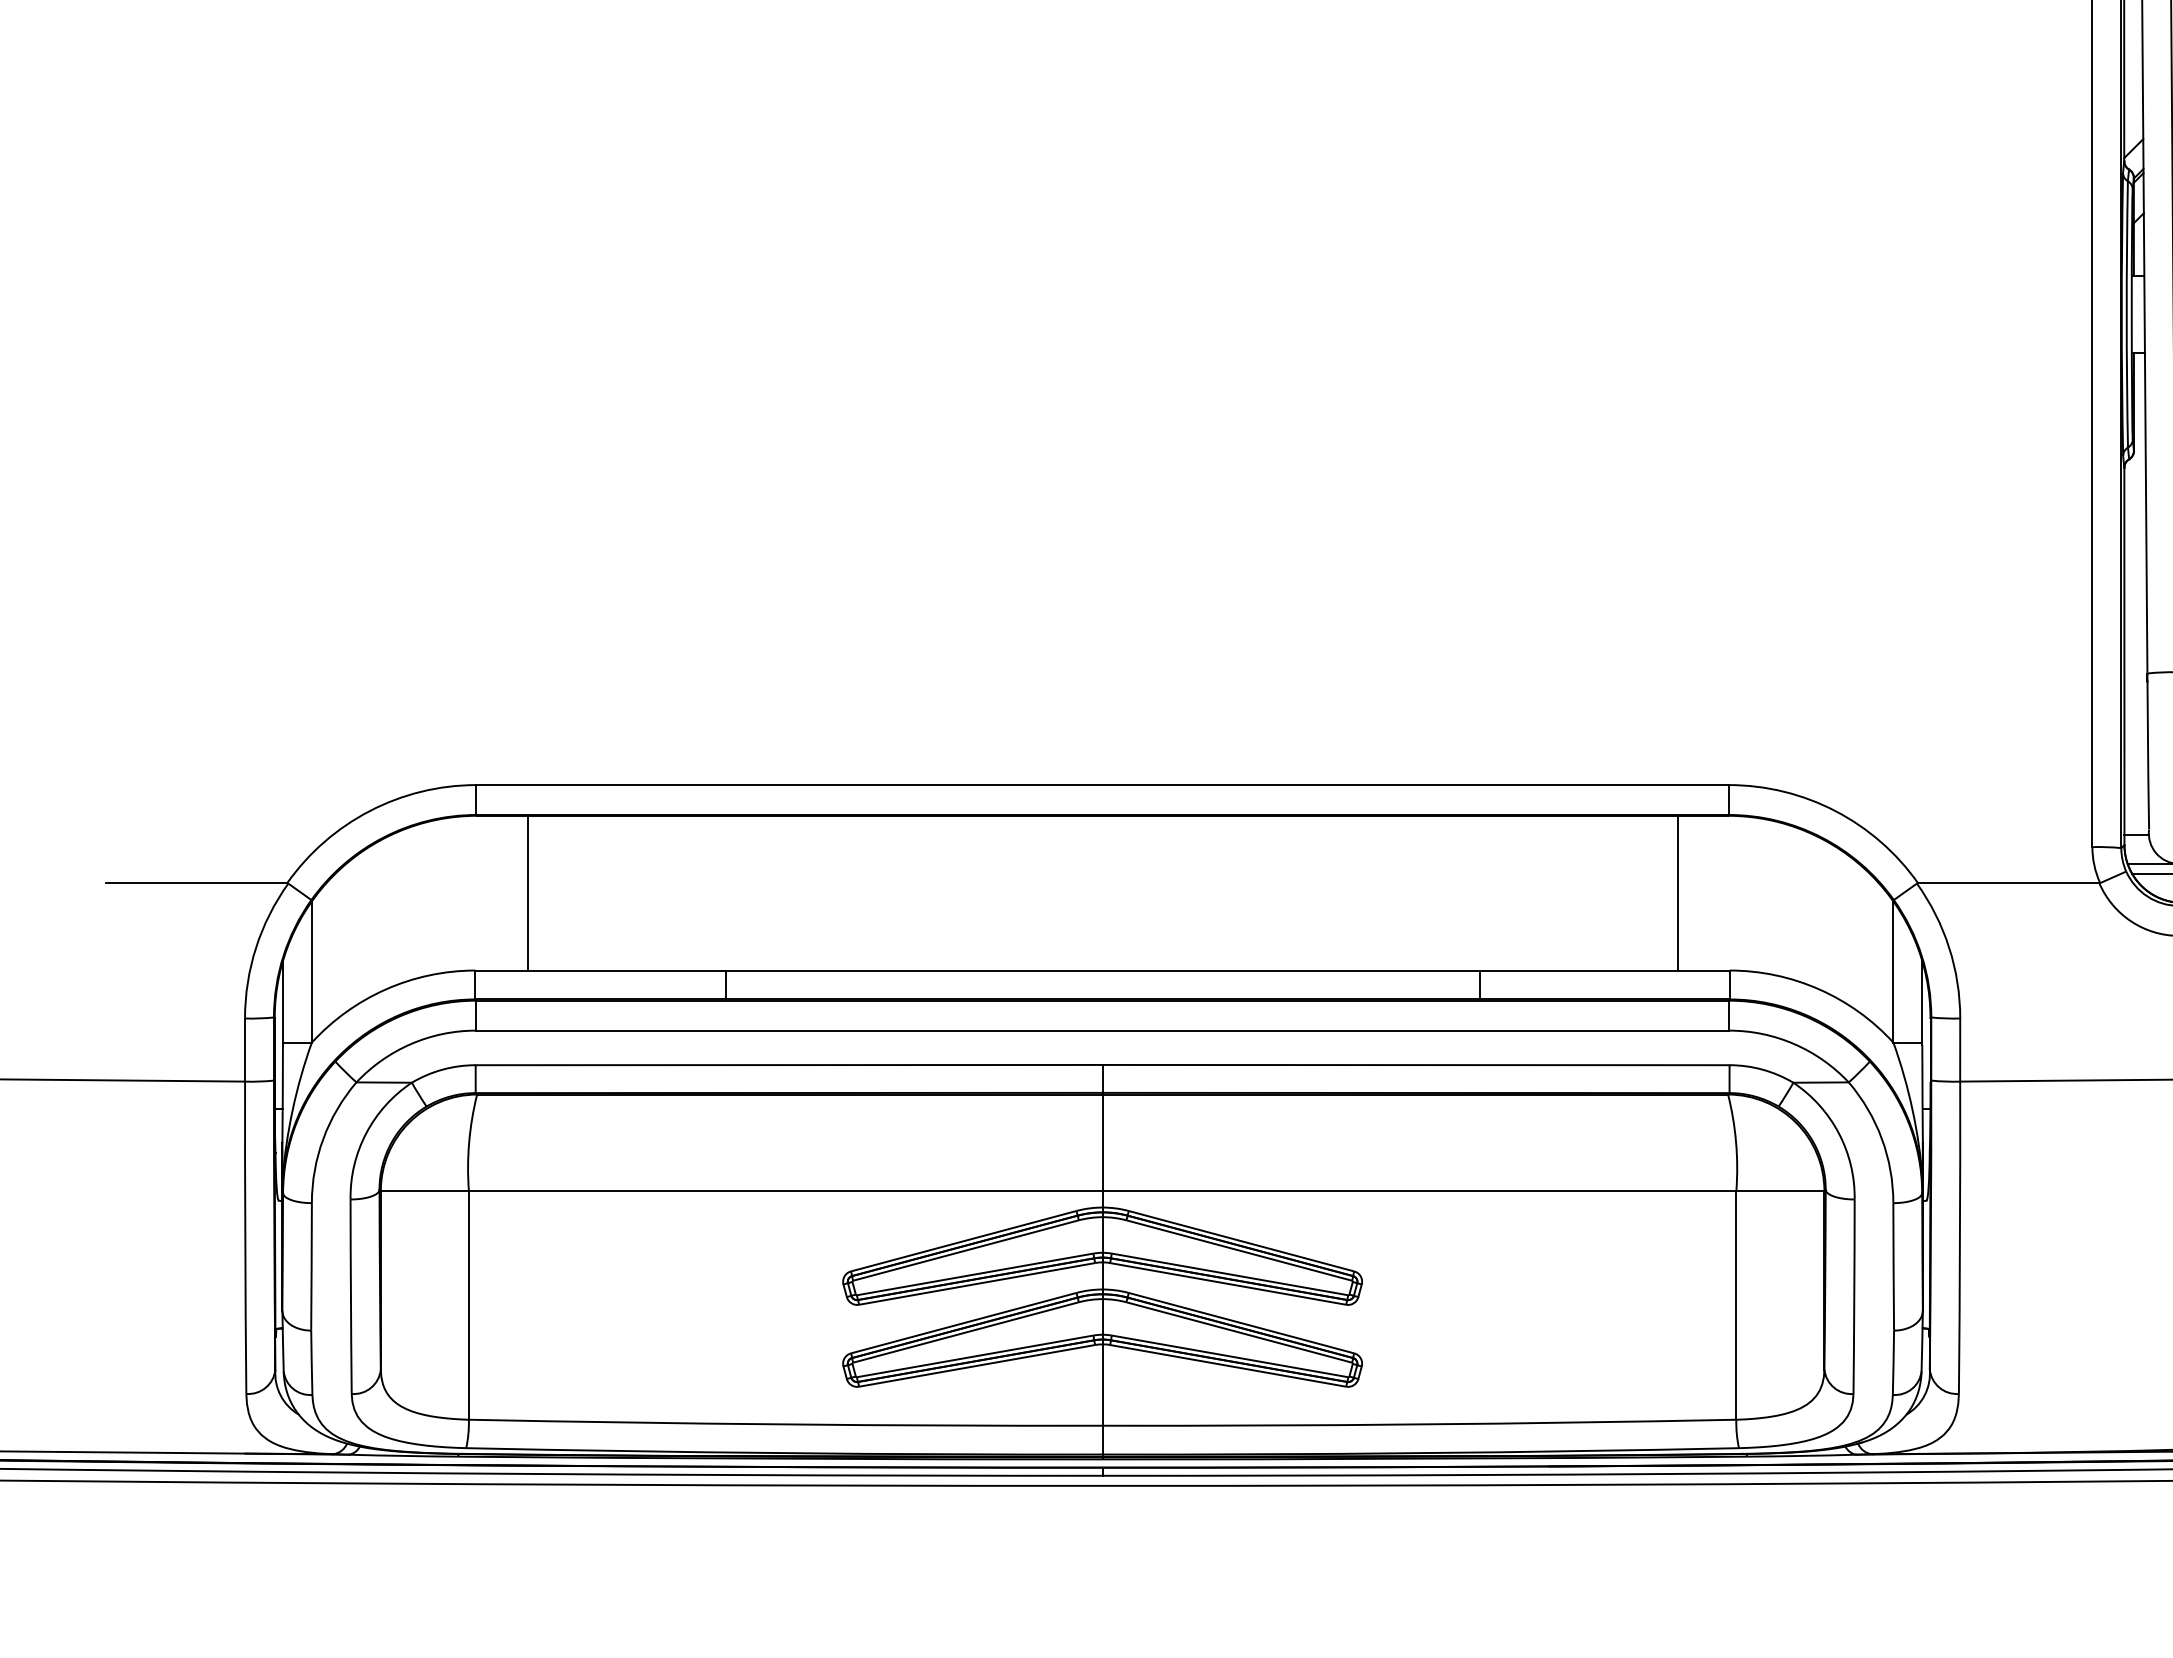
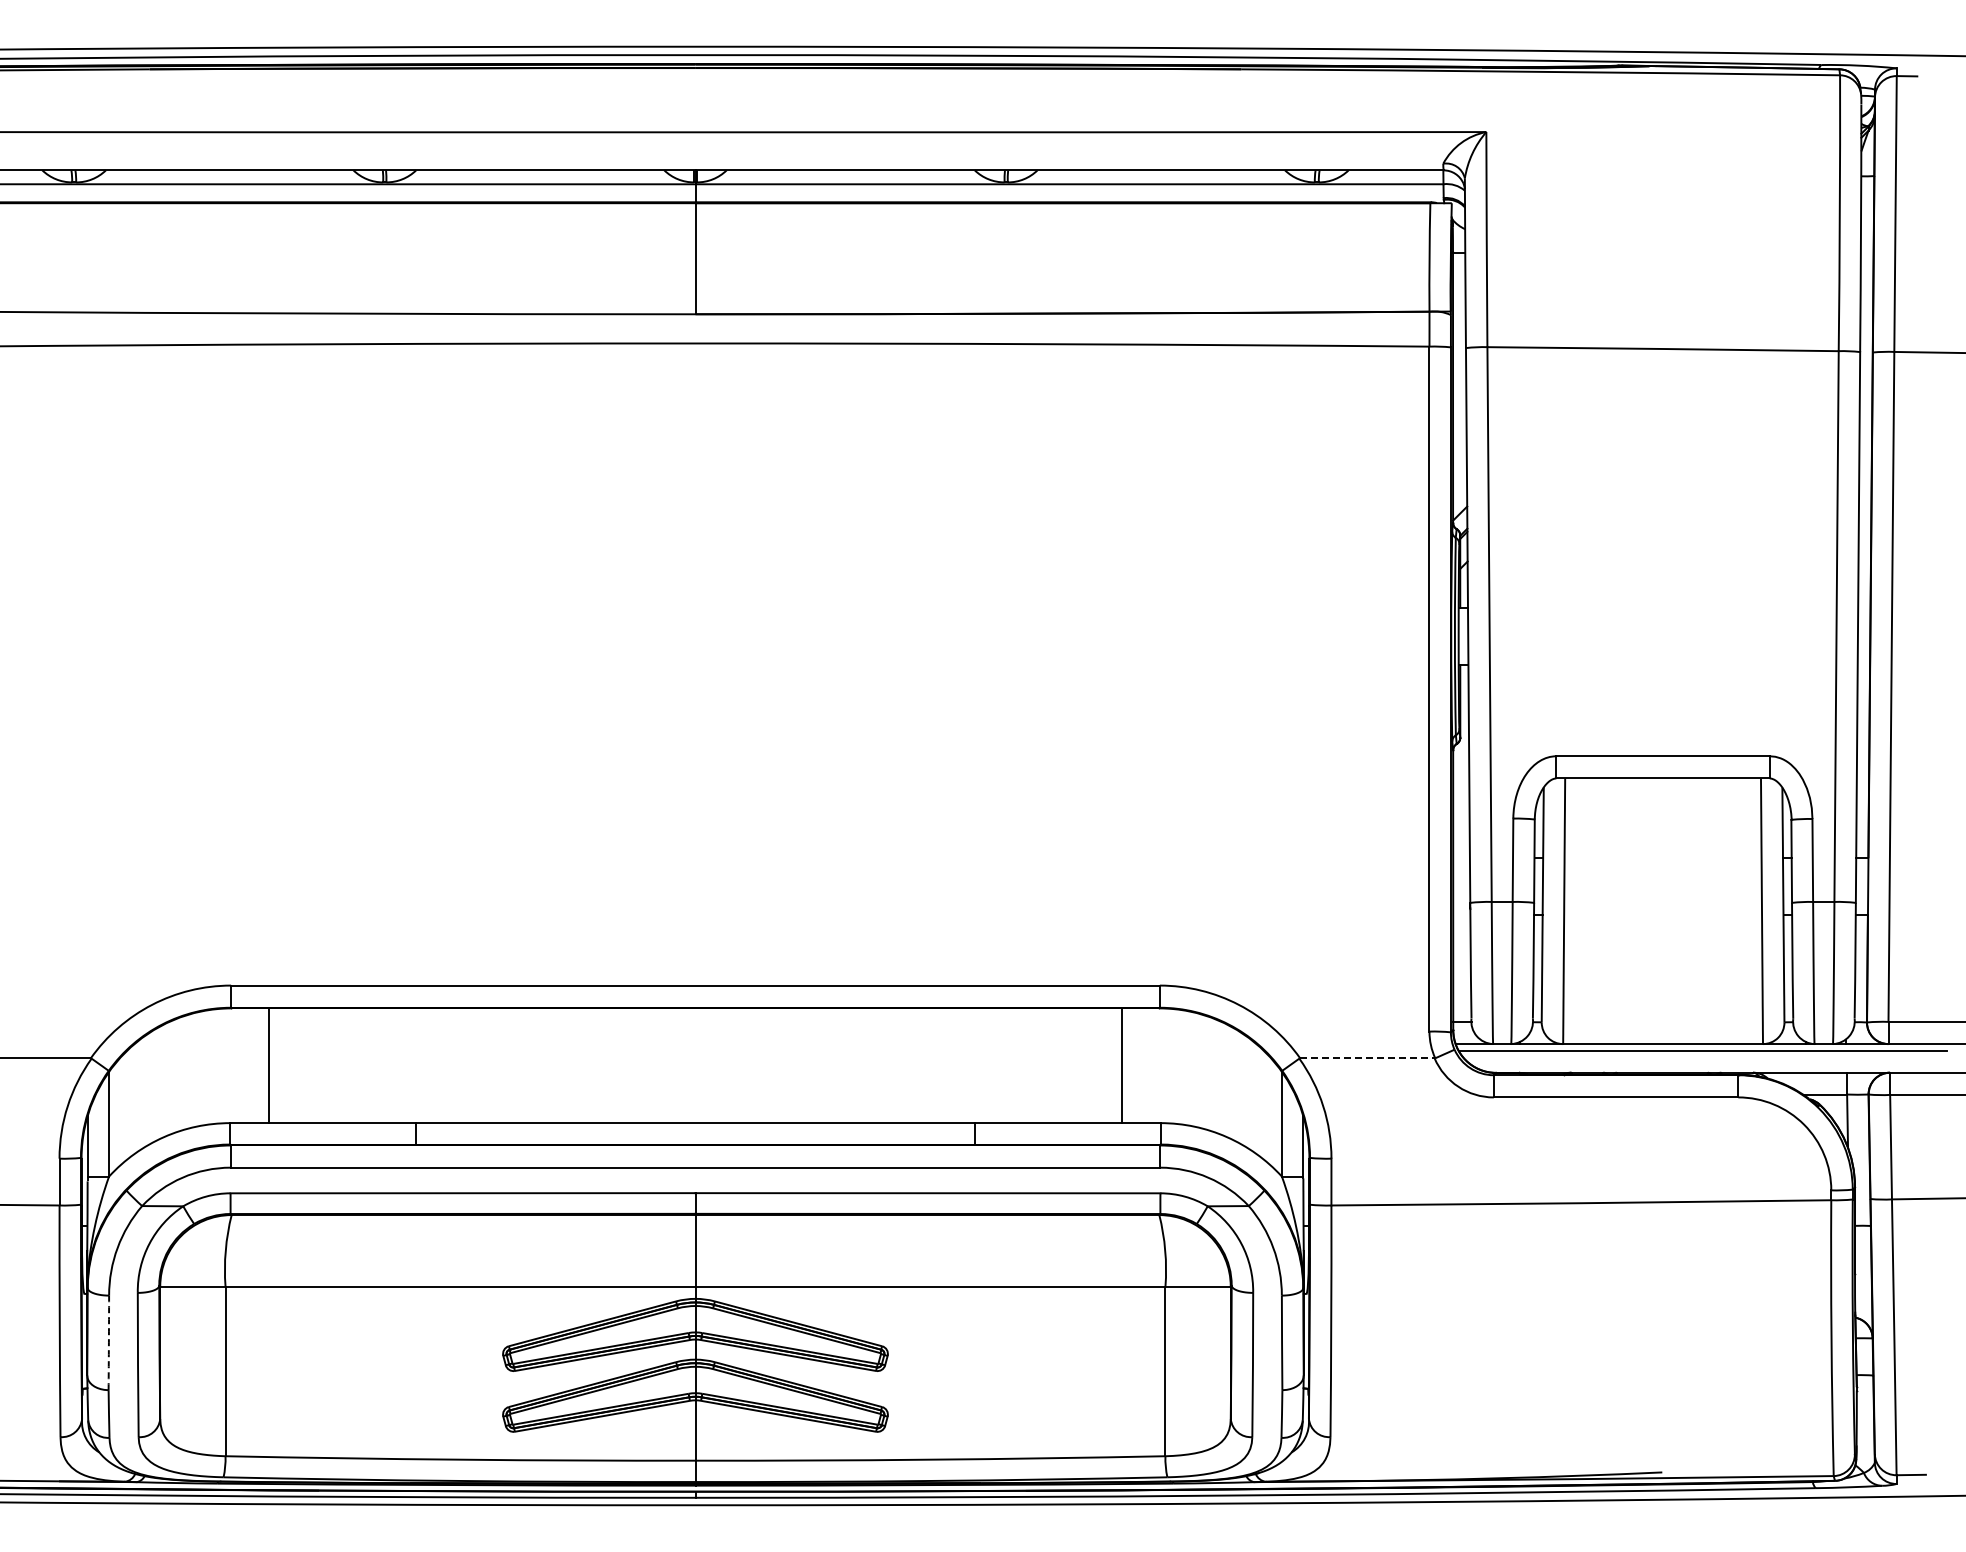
line: (2008, 883) -> (1367, 1058), solid -> dashed
arc: (311, 1266) -> (108, 1342), solid -> dashed

